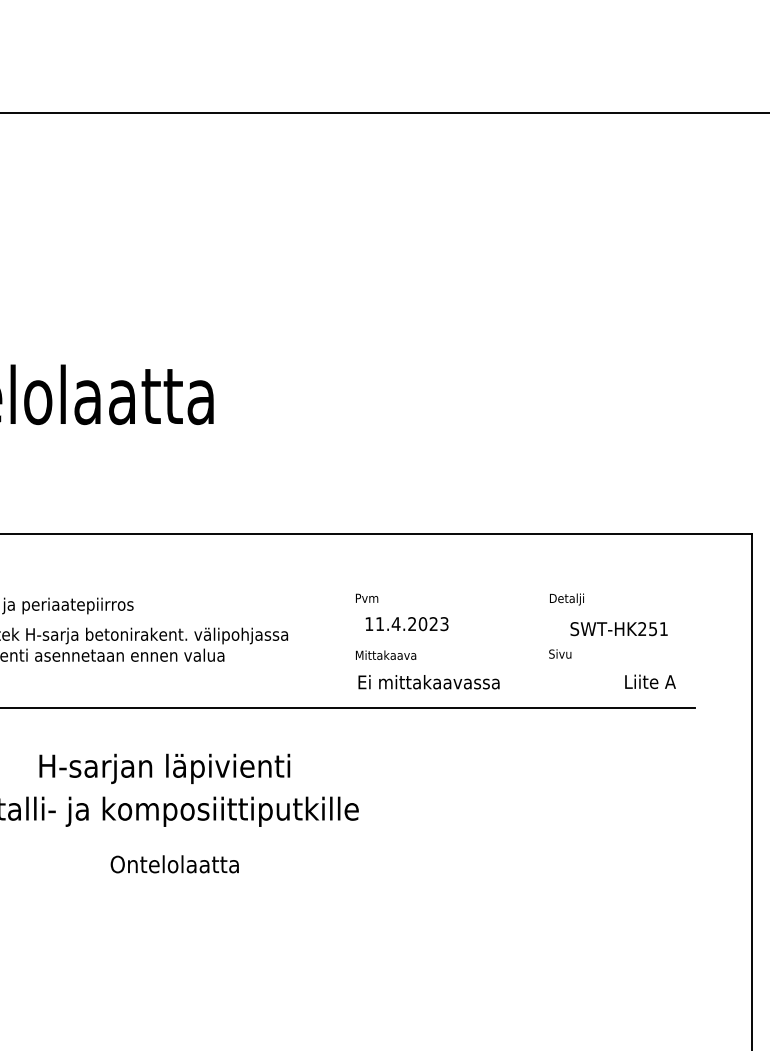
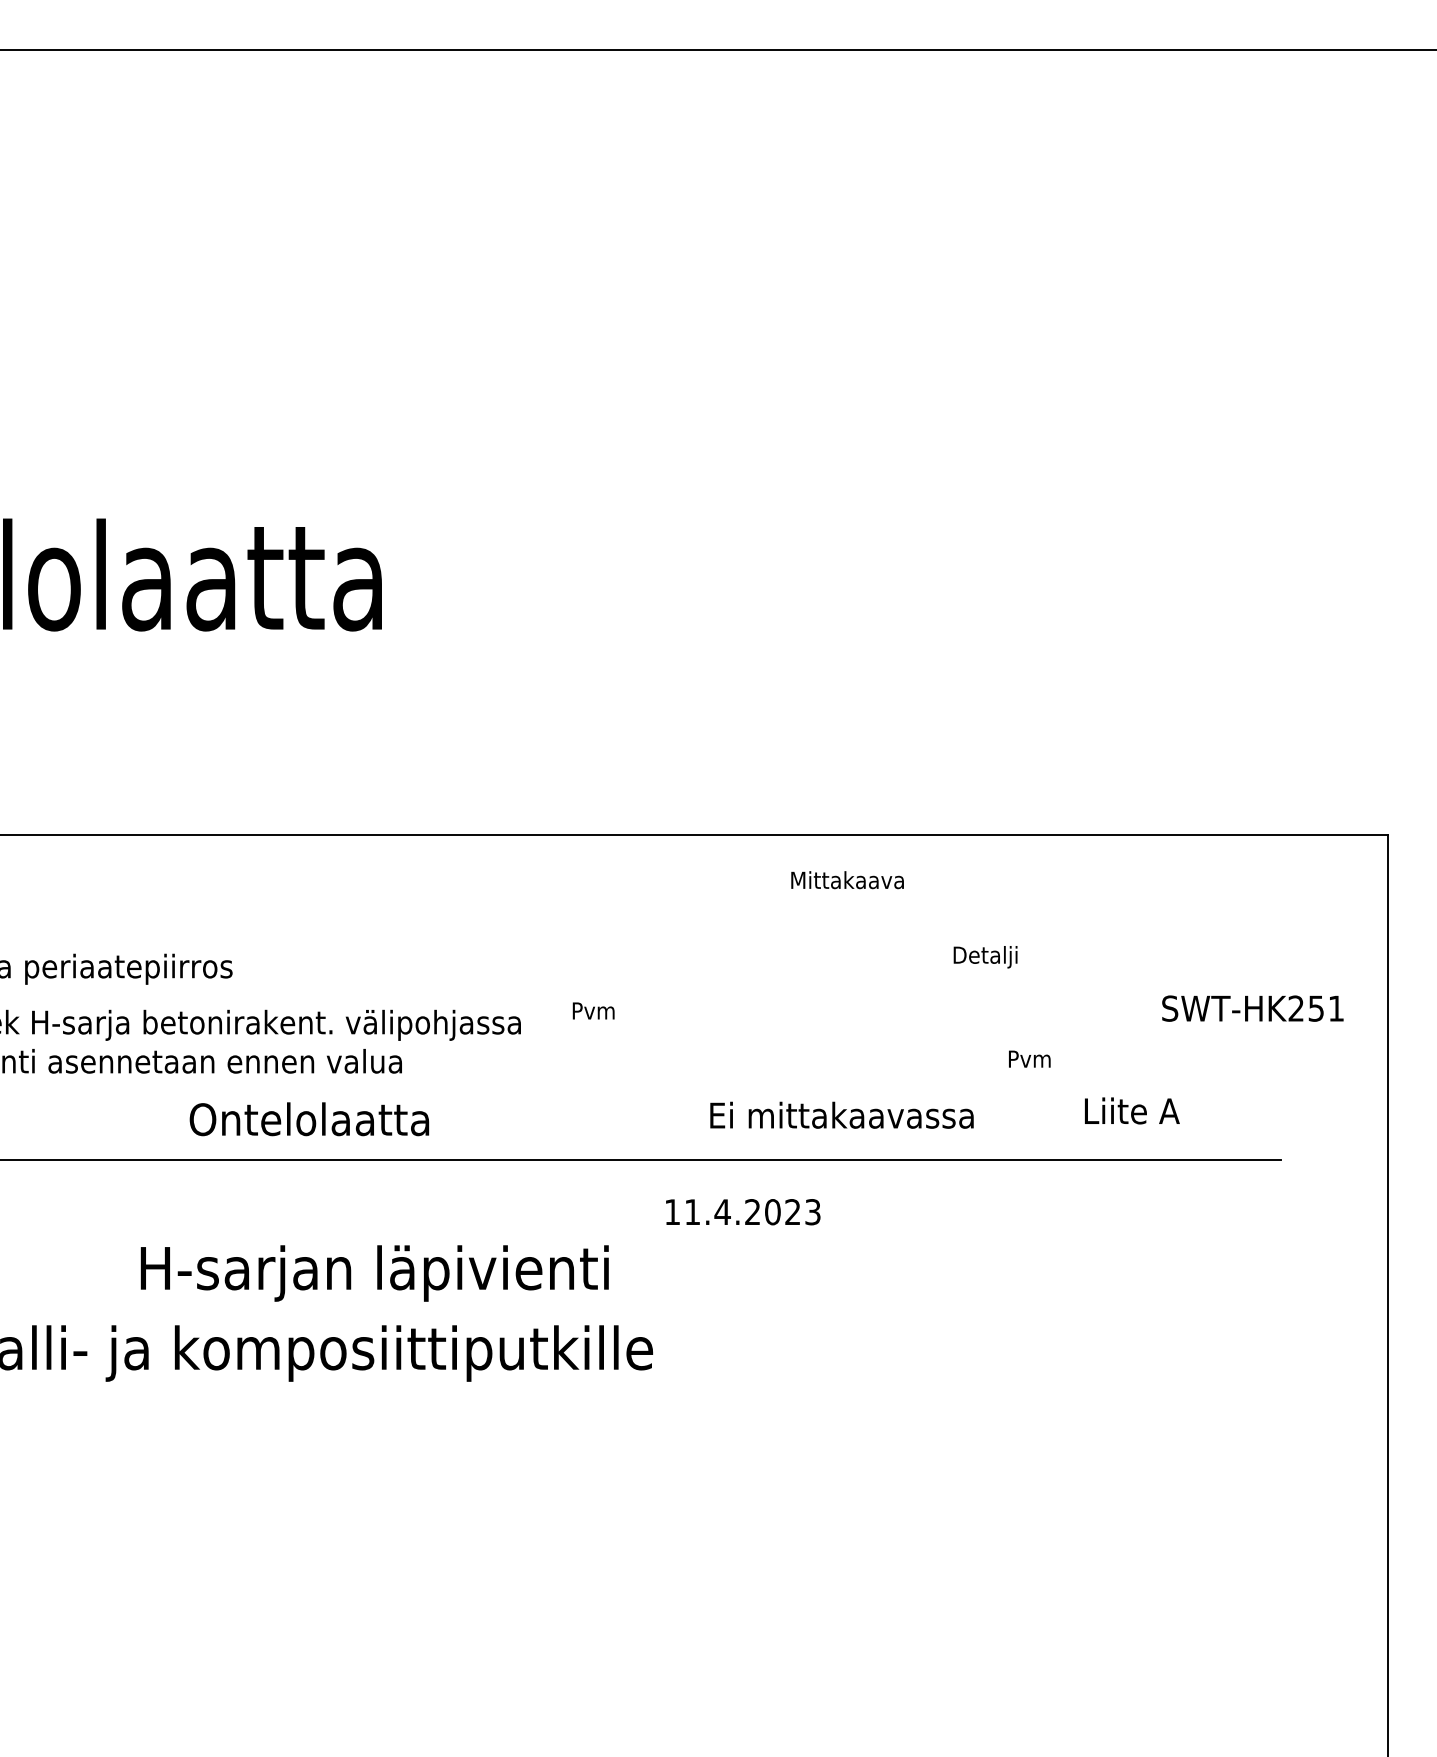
text: (367, 597) -> (594, 1009), moved
text: (566, 599) -> (984, 957), moved
text: (406, 624) -> (742, 1212), moved
text: (618, 629) -> (1251, 1009), moved
text: (560, 653) -> (1029, 1057), Sivu -> Pvm
text: (386, 654) -> (848, 878), moved
text: (650, 681) -> (1132, 1110), moved
text: (428, 682) -> (840, 1115), moved
text: (164, 768) -> (374, 1272), moved
text: (174, 864) -> (308, 1119), moved

